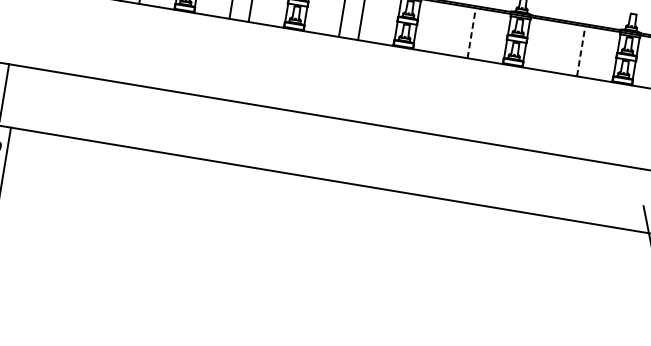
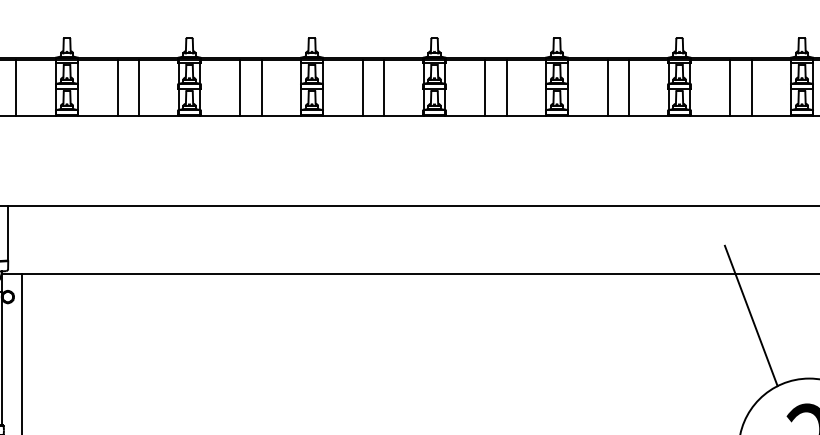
line: (452, 30) -> (485, 88), added
line: (471, 33) -> (506, 88), dashed -> solid
line: (561, 48) -> (607, 88), added
line: (581, 51) -> (629, 88), dashed -> solid

